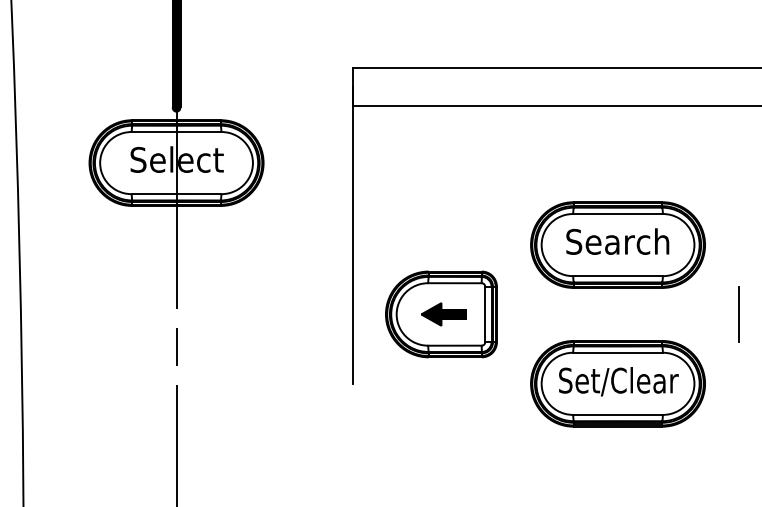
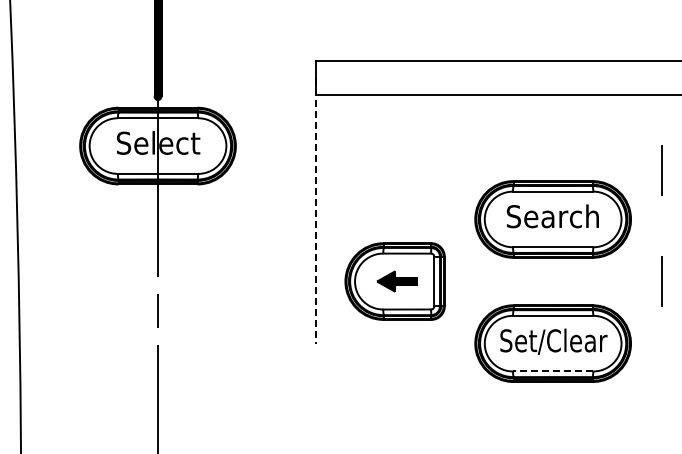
line: (739, 190) -> (661, 170), added
line: (353, 236) -> (316, 211), solid -> dashed
line: (617, 414) -> (552, 371), solid -> dashed

